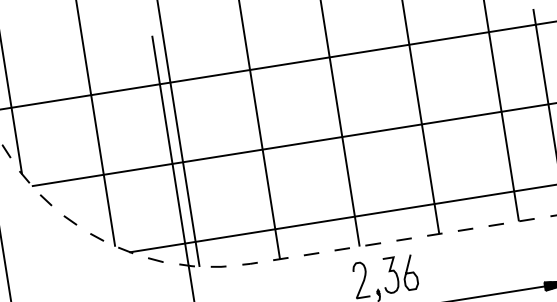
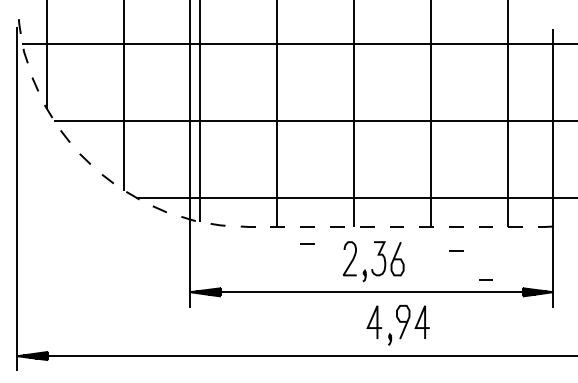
line: (469, 254) -> (456, 250), added
line: (314, 271) -> (307, 243), added
line: (504, 279) -> (485, 279), added

